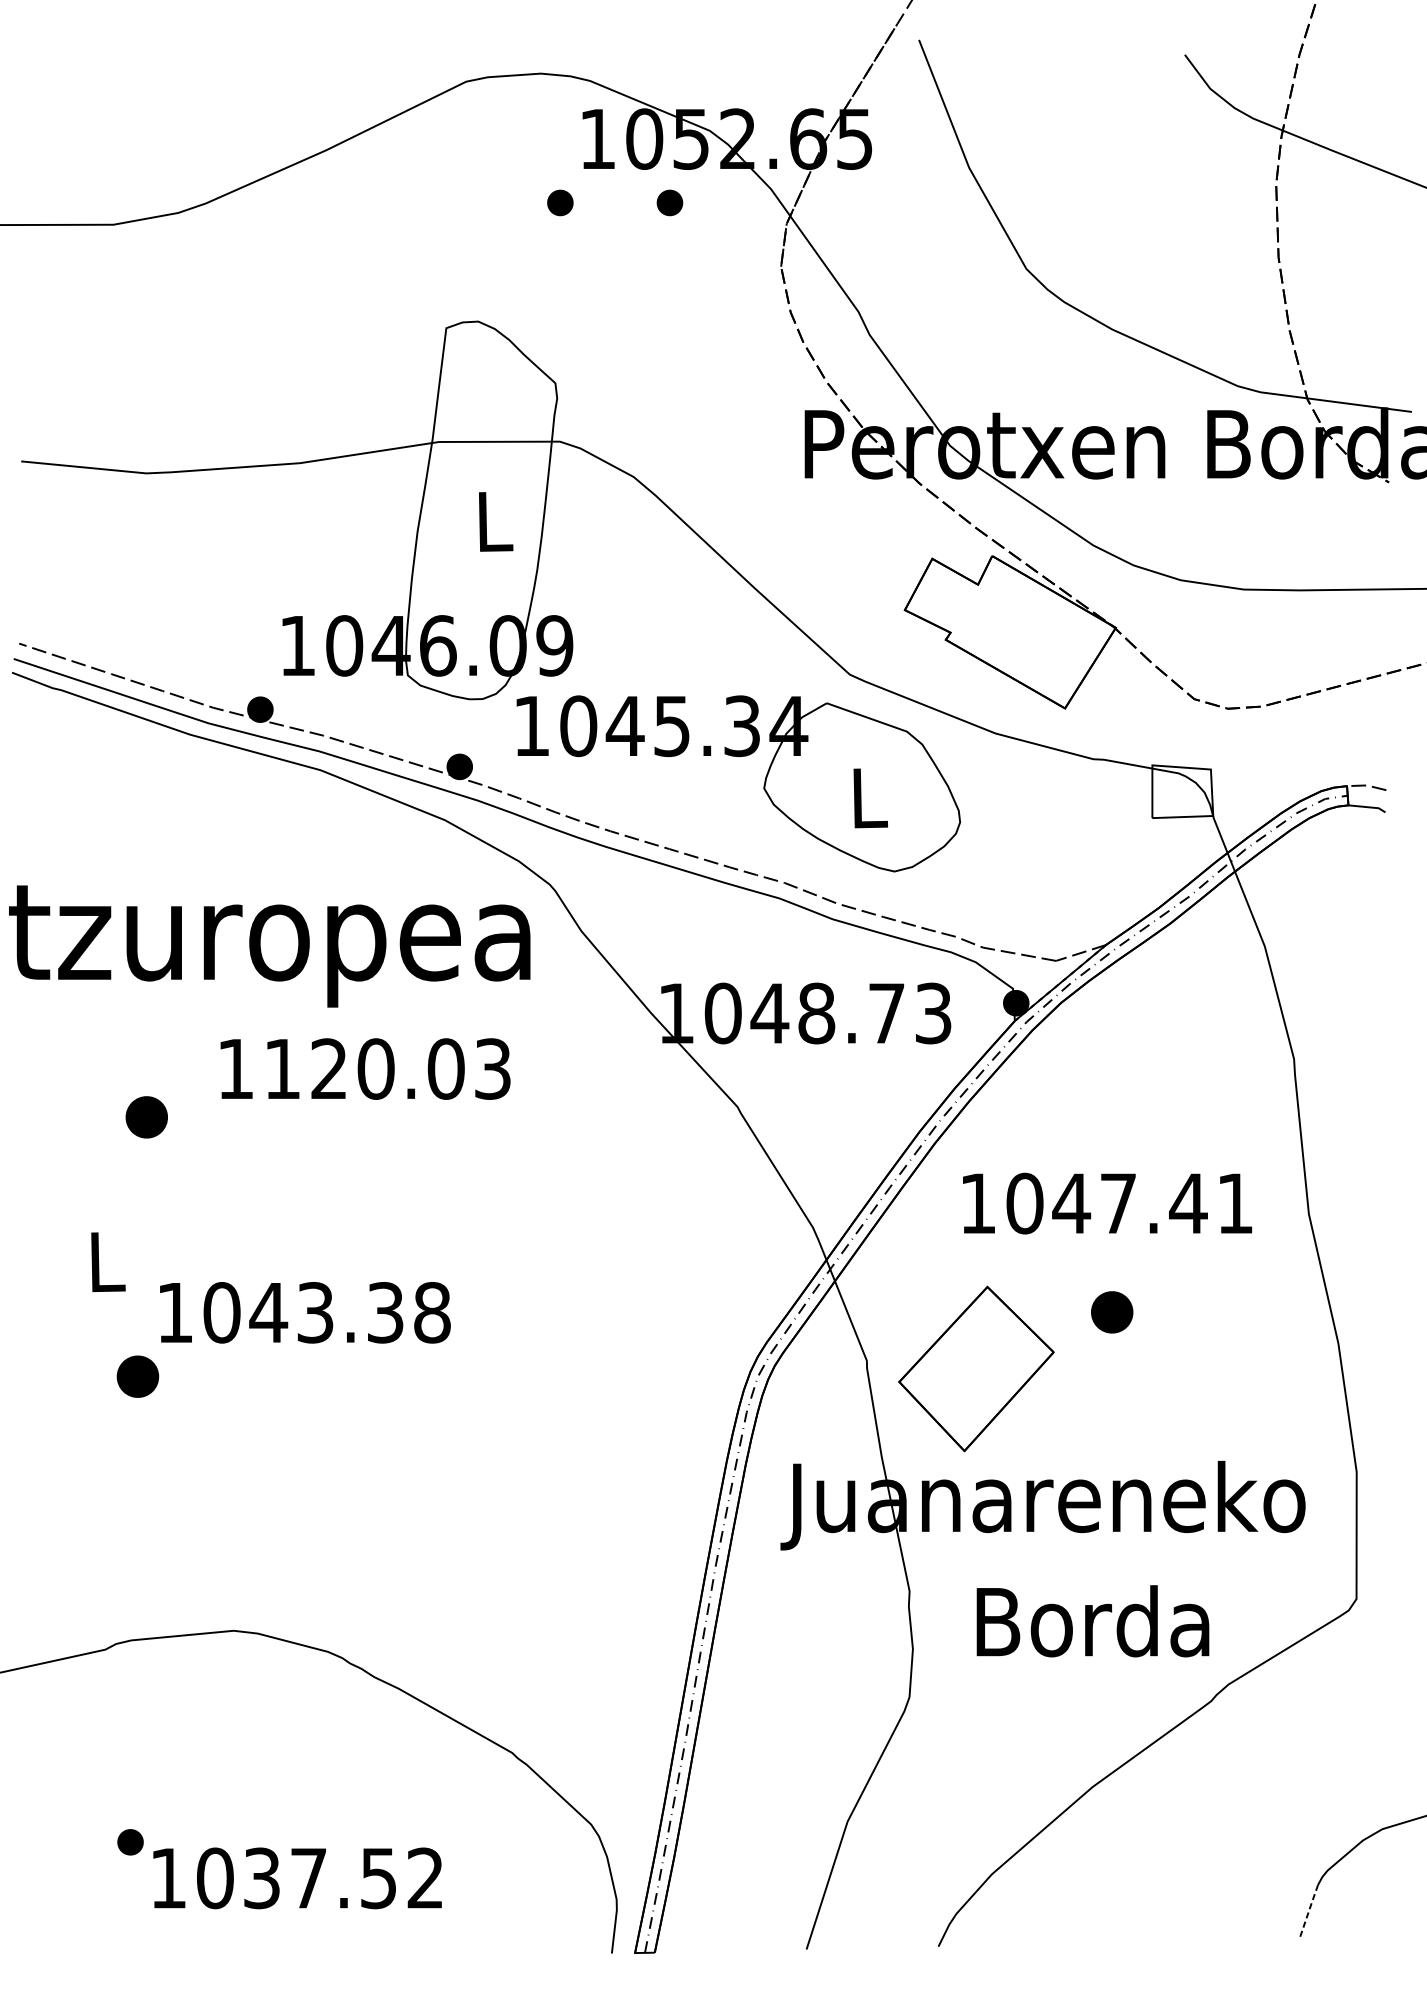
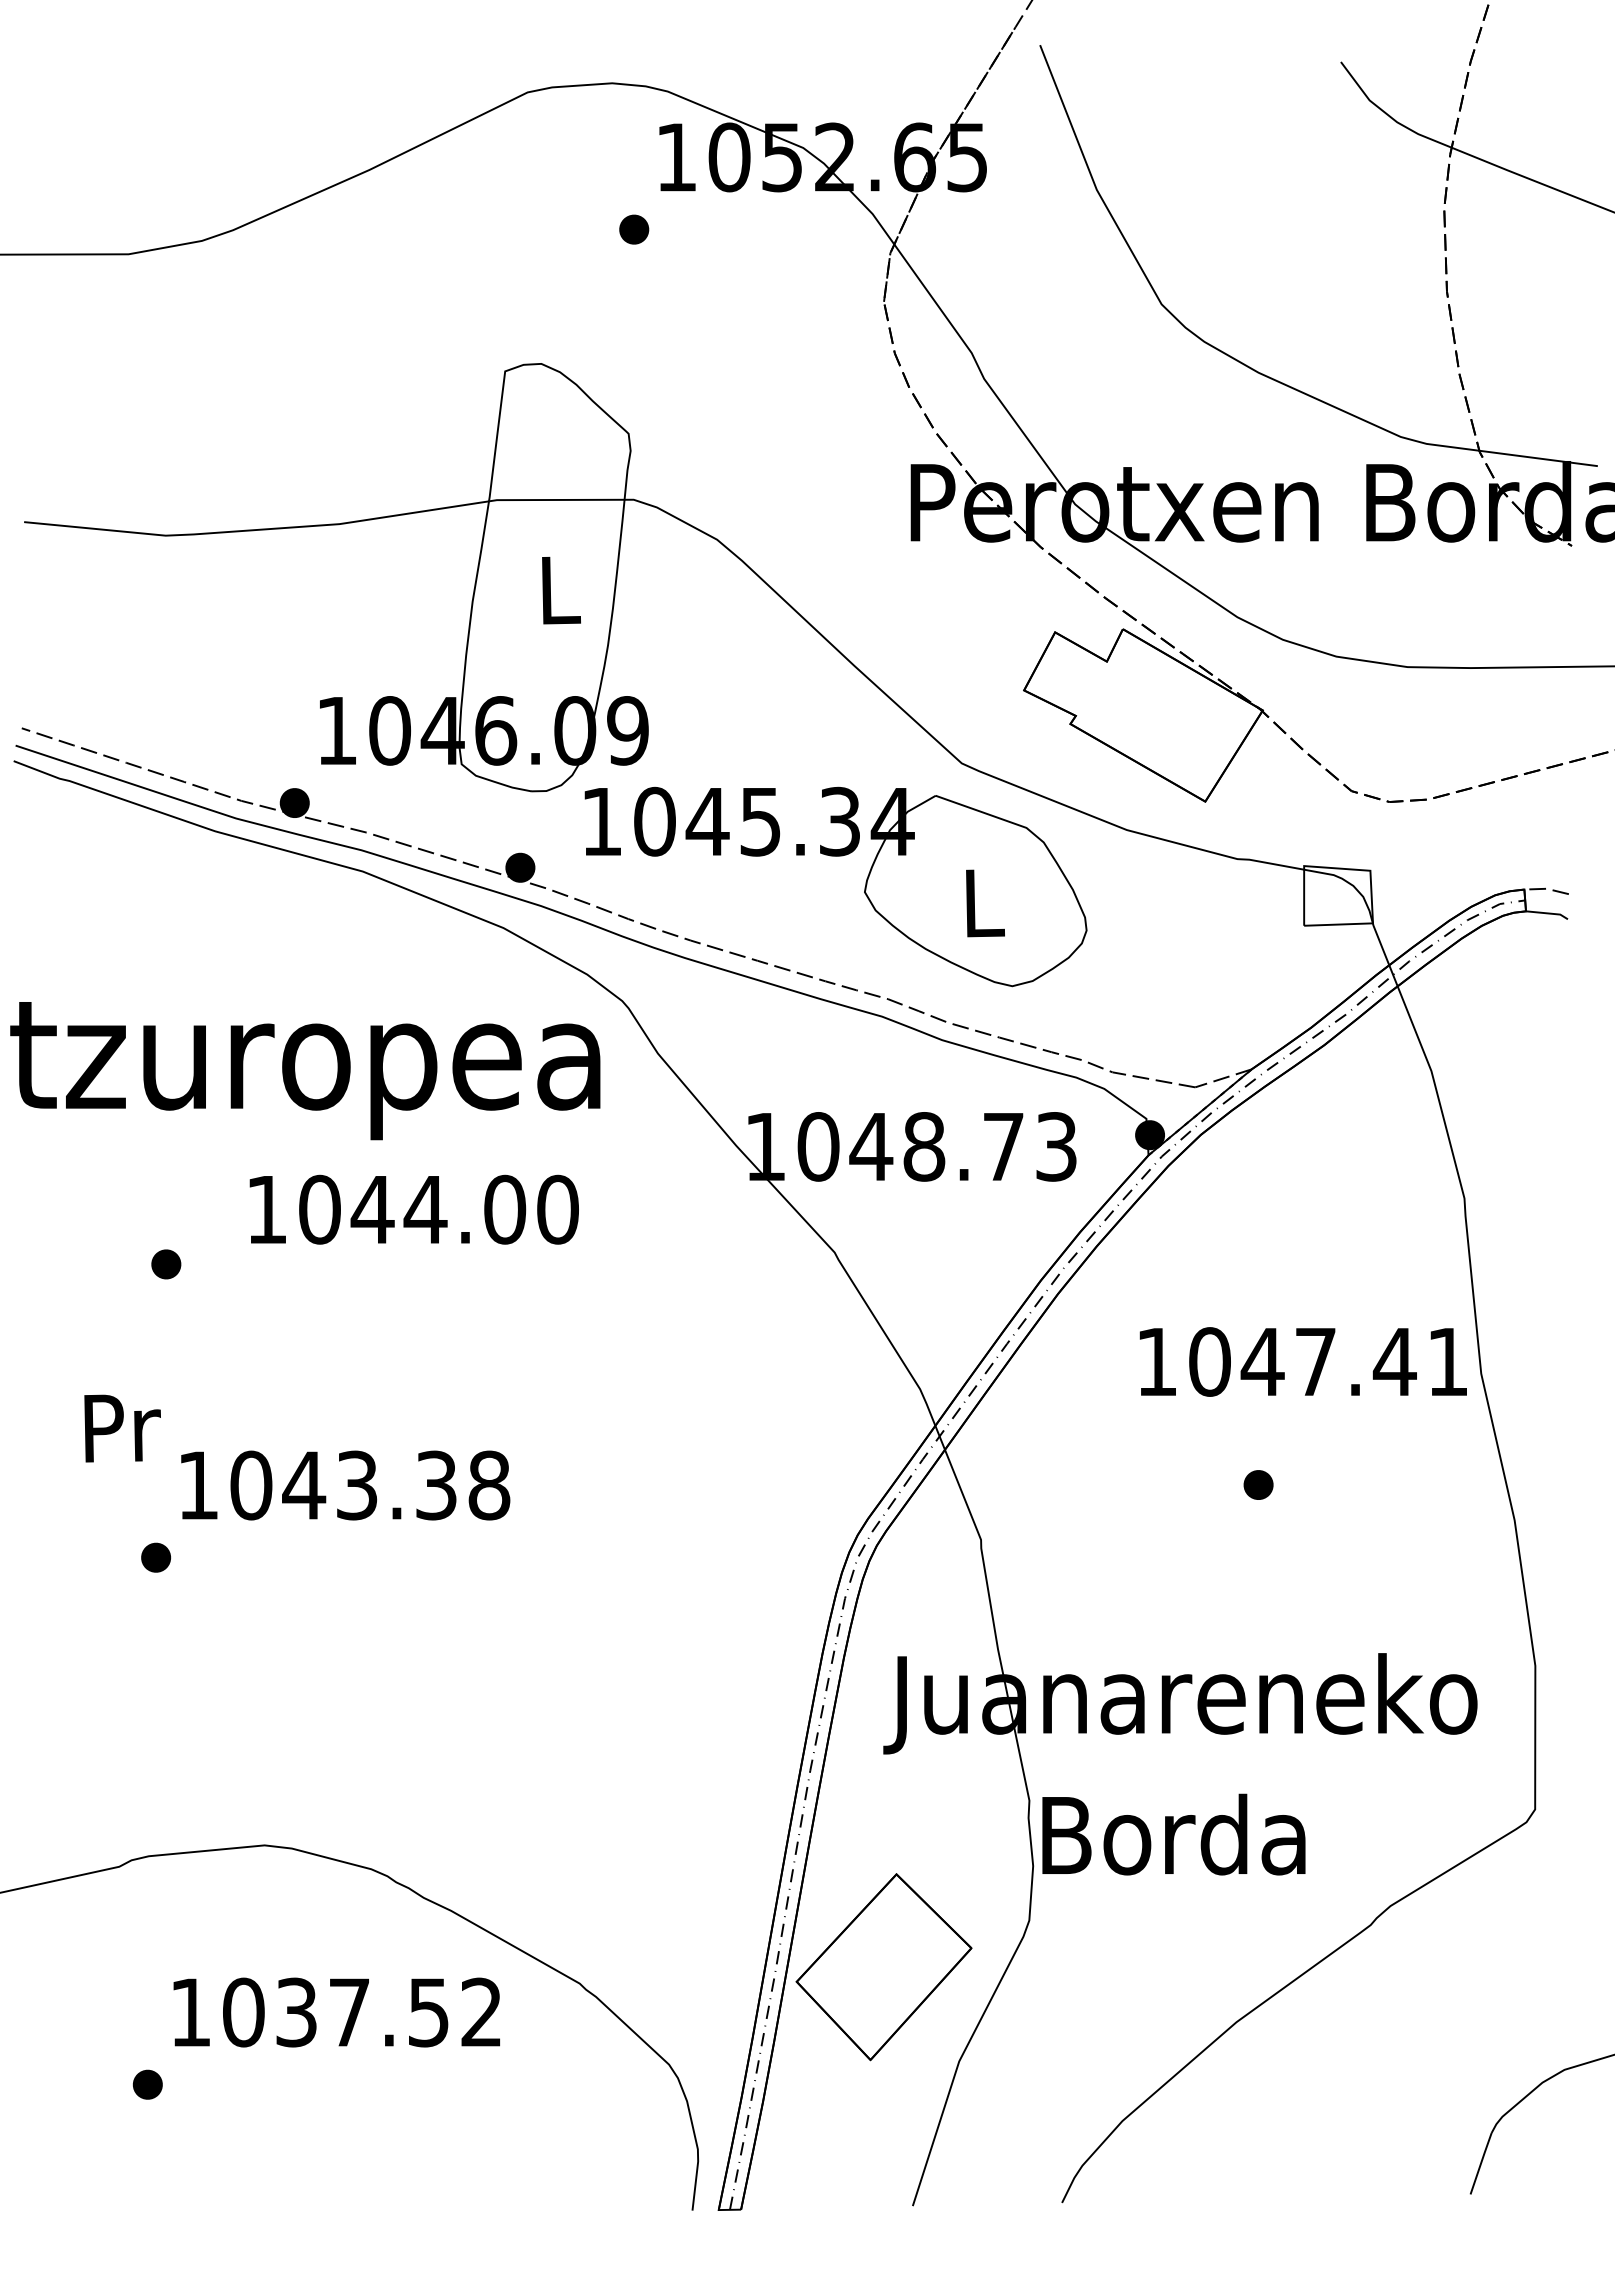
part: (670, 202) -> (758, 229), removed
text: (387, 1068) -> (438, 1209), 1120.03 -> 1044.00
part: (147, 1117) -> (166, 1264), size x0.62
text: (1106, 1203) -> (1302, 1361), moved
text: (108, 1262) -> (122, 1428), L -> Pr
part: (1112, 1311) -> (1258, 1484), size x0.62
part: (975, 1369) -> (883, 1967), moved
part: (137, 1376) -> (155, 1557), size x0.62
text: (1092, 1621) -> (1173, 1834), moved
text: (297, 1878) -> (336, 2012), moved
line: (1309, 1911) -> (1481, 2163), dashed -> solid

